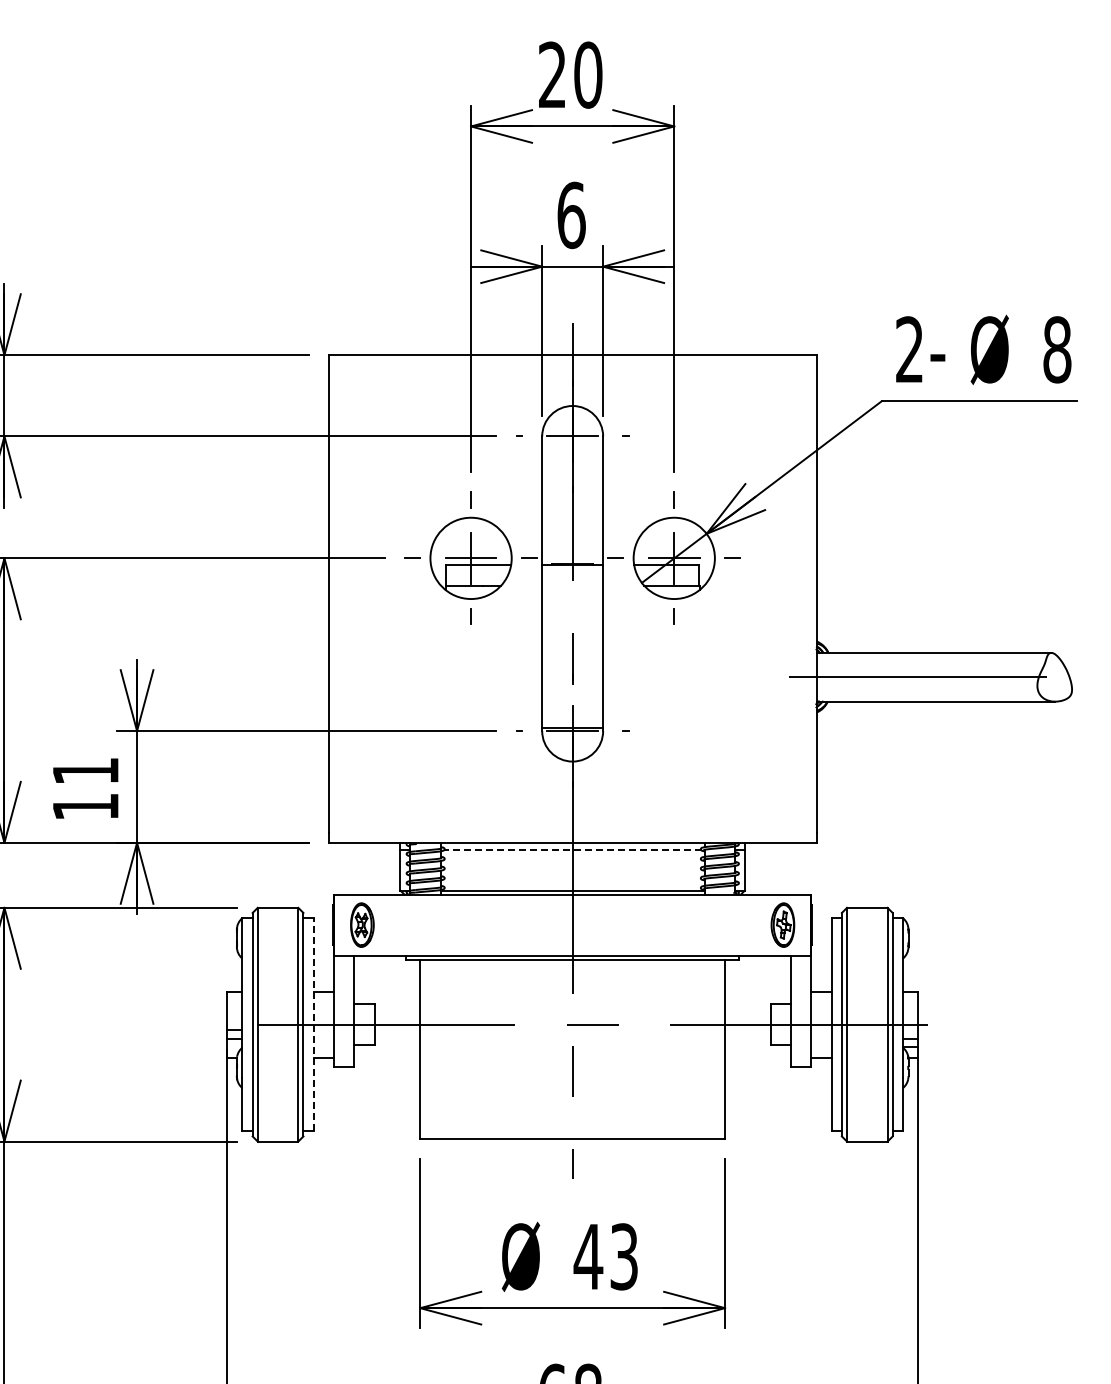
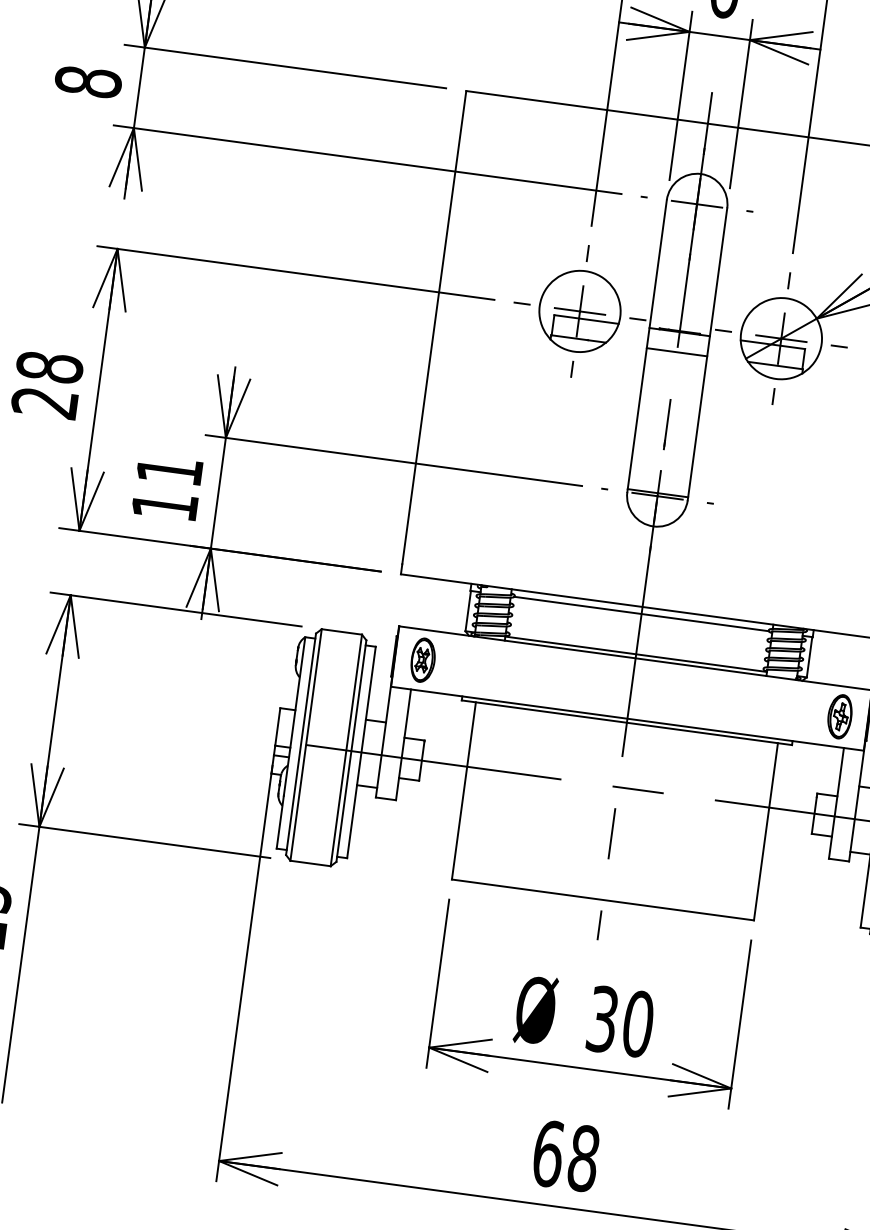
line: (572, 585) -> (676, 351), added
line: (572, 849) -> (641, 613), dashed -> solid
line: (313, 1024) -> (361, 752), dashed -> solid
text: (605, 1256) -> (619, 1021), 43 -> 30

